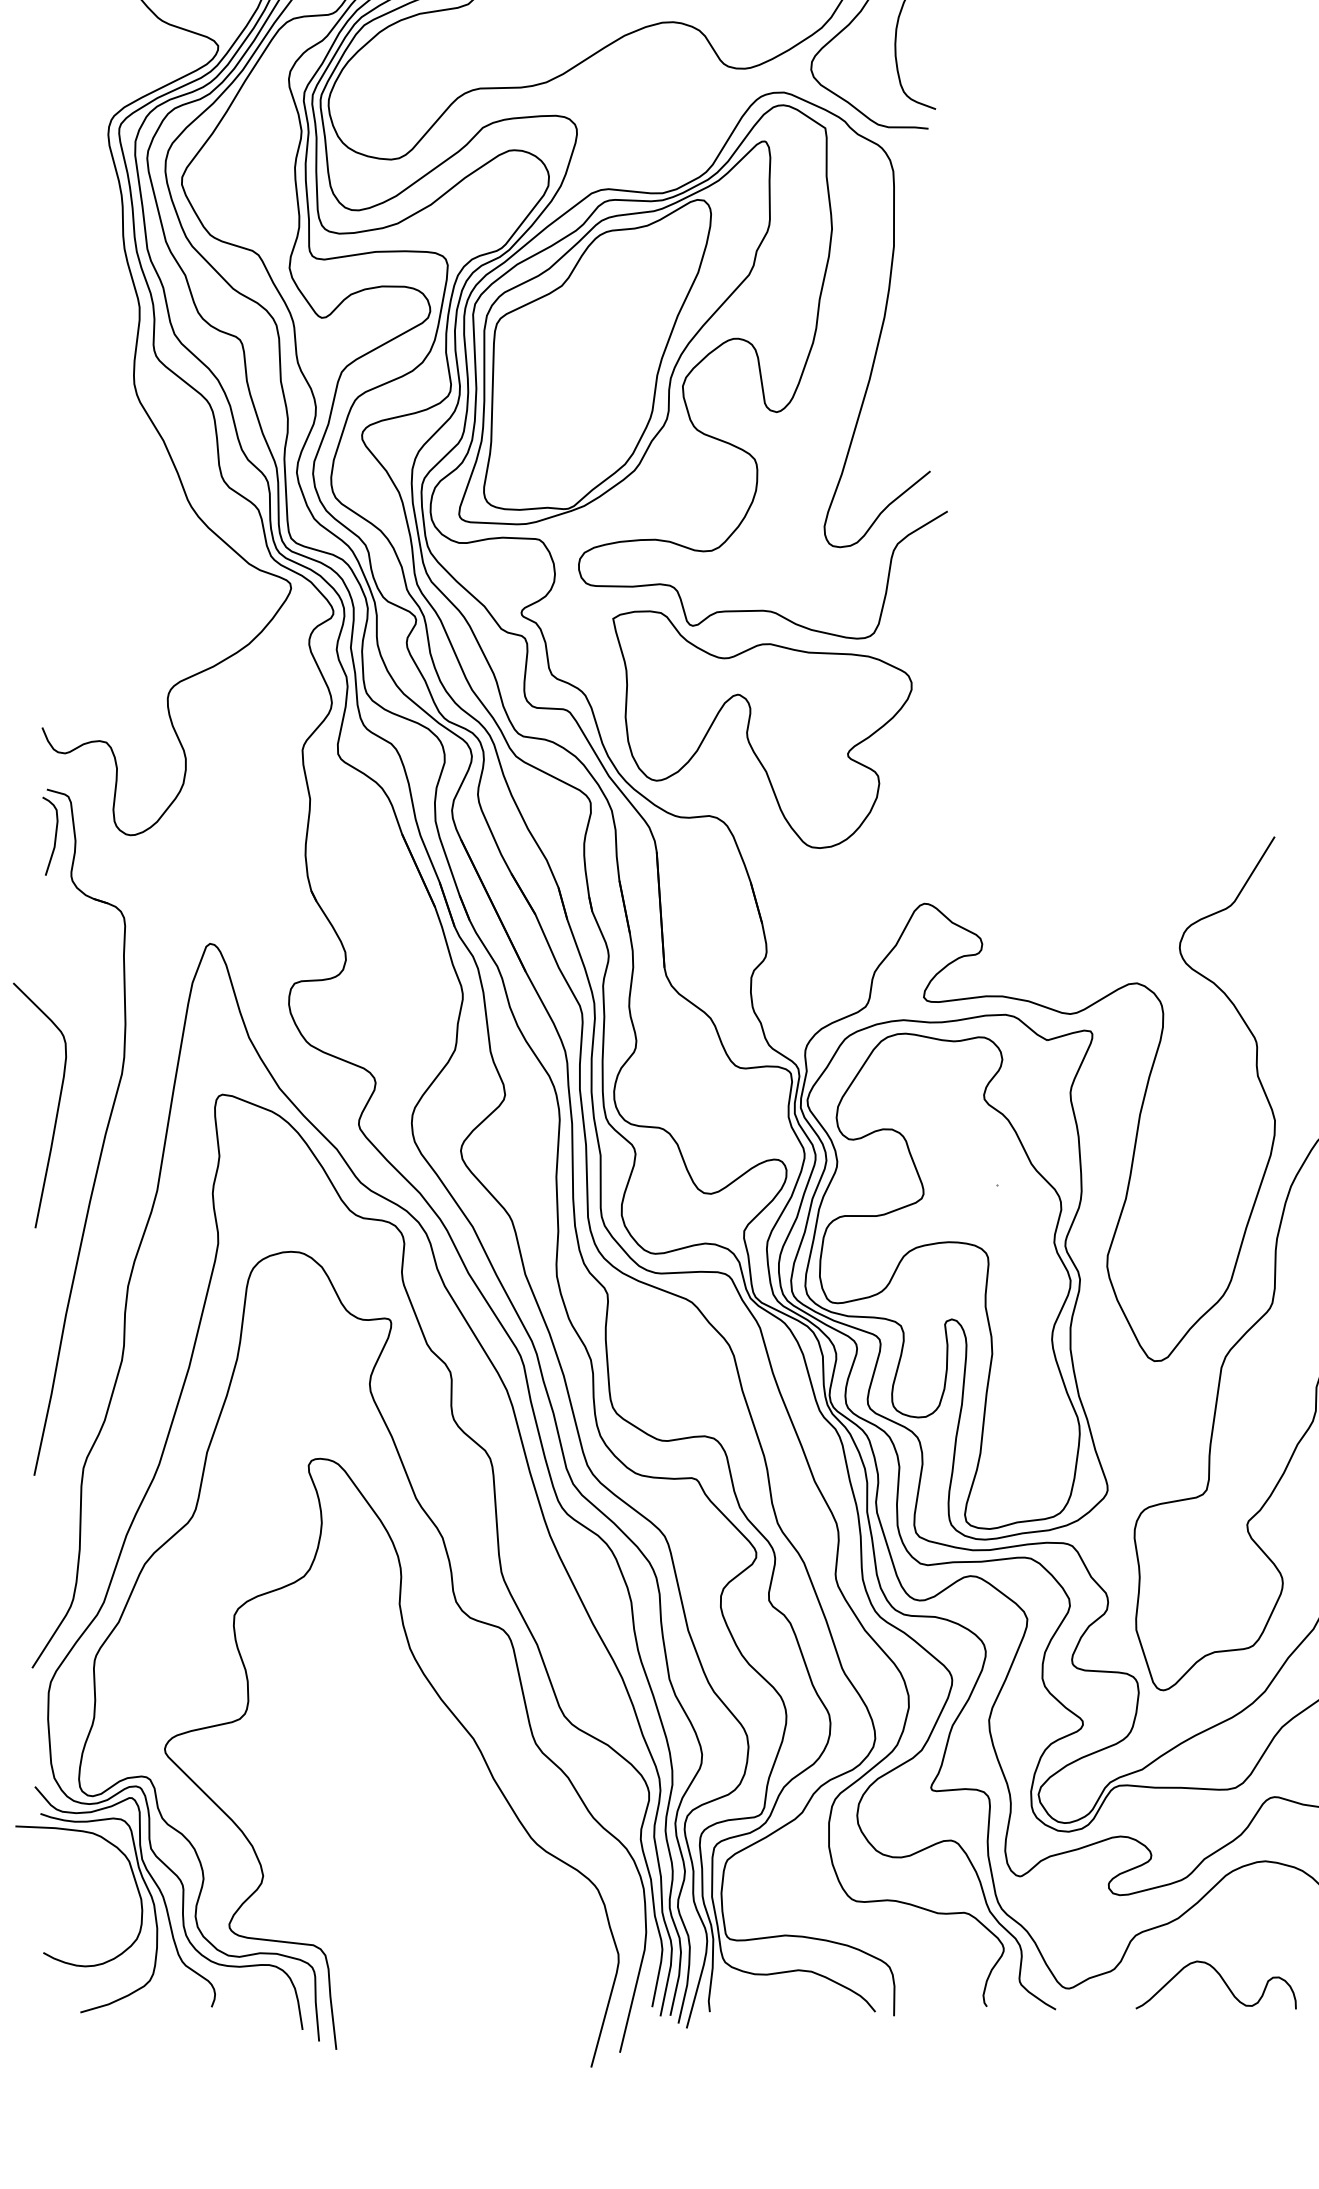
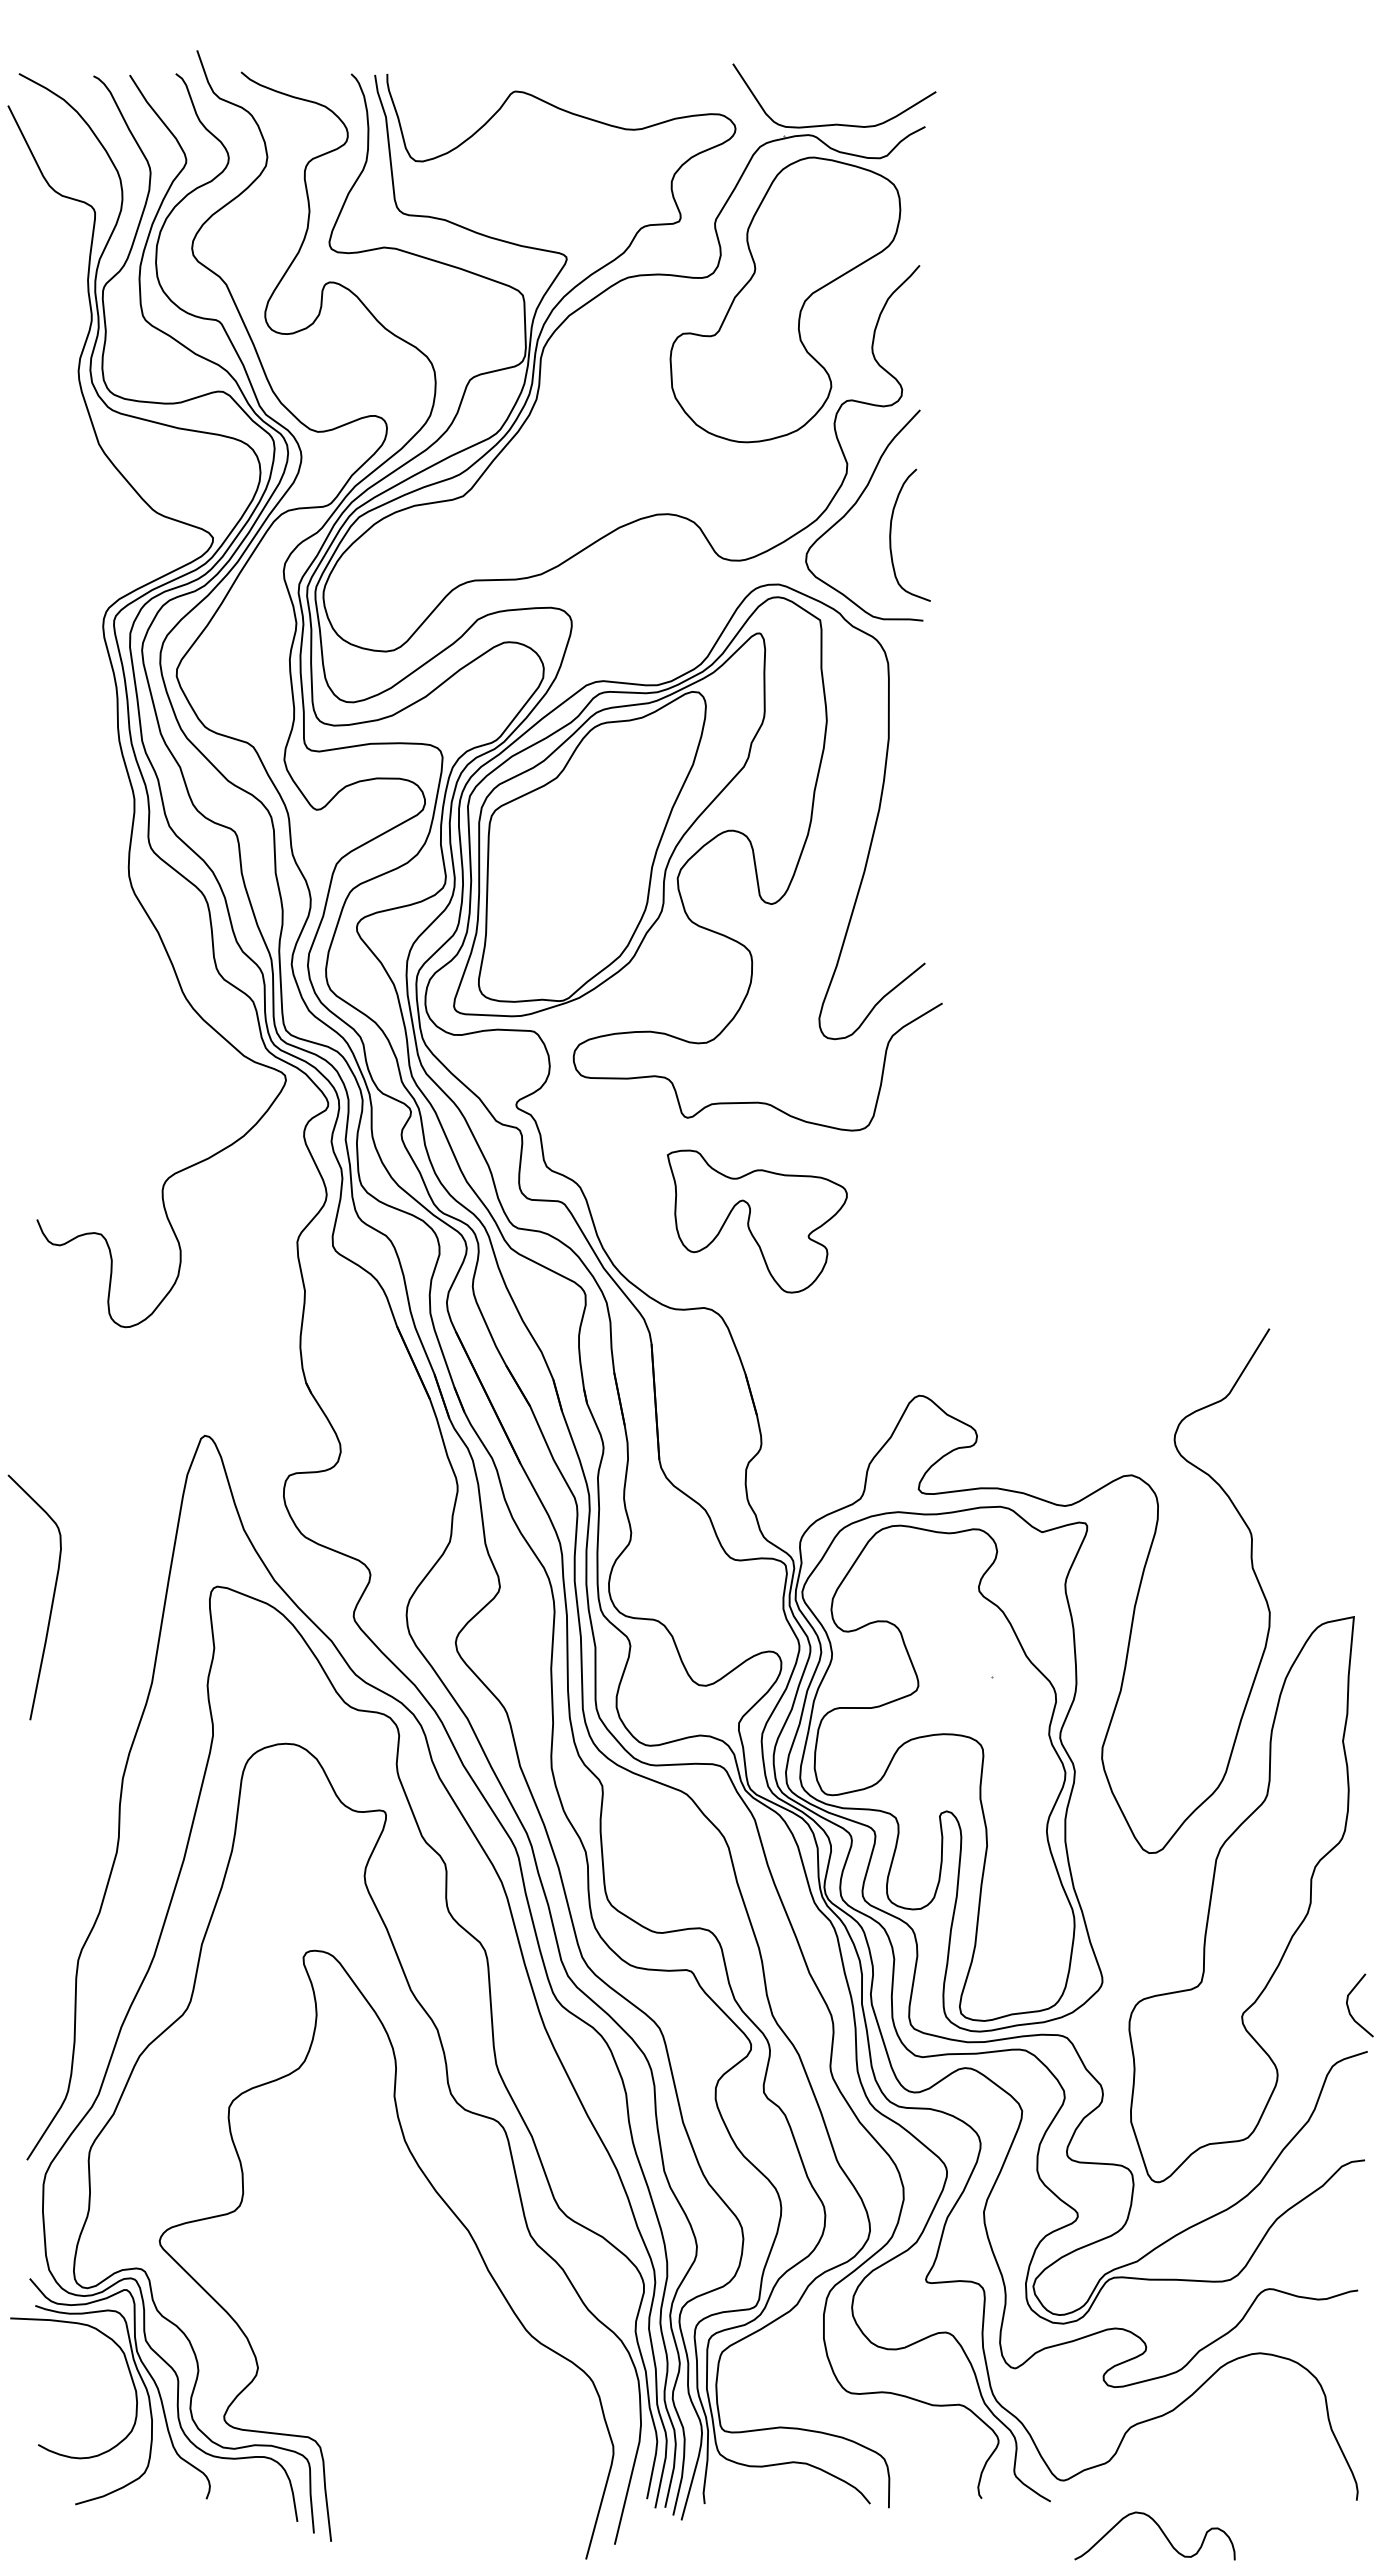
part: (762, 729) -> (757, 1221), size x0.6
part: (103, 1137) -> (98, 1629), removed
curve: (1221, 1979) -> (1160, 2530), moved

